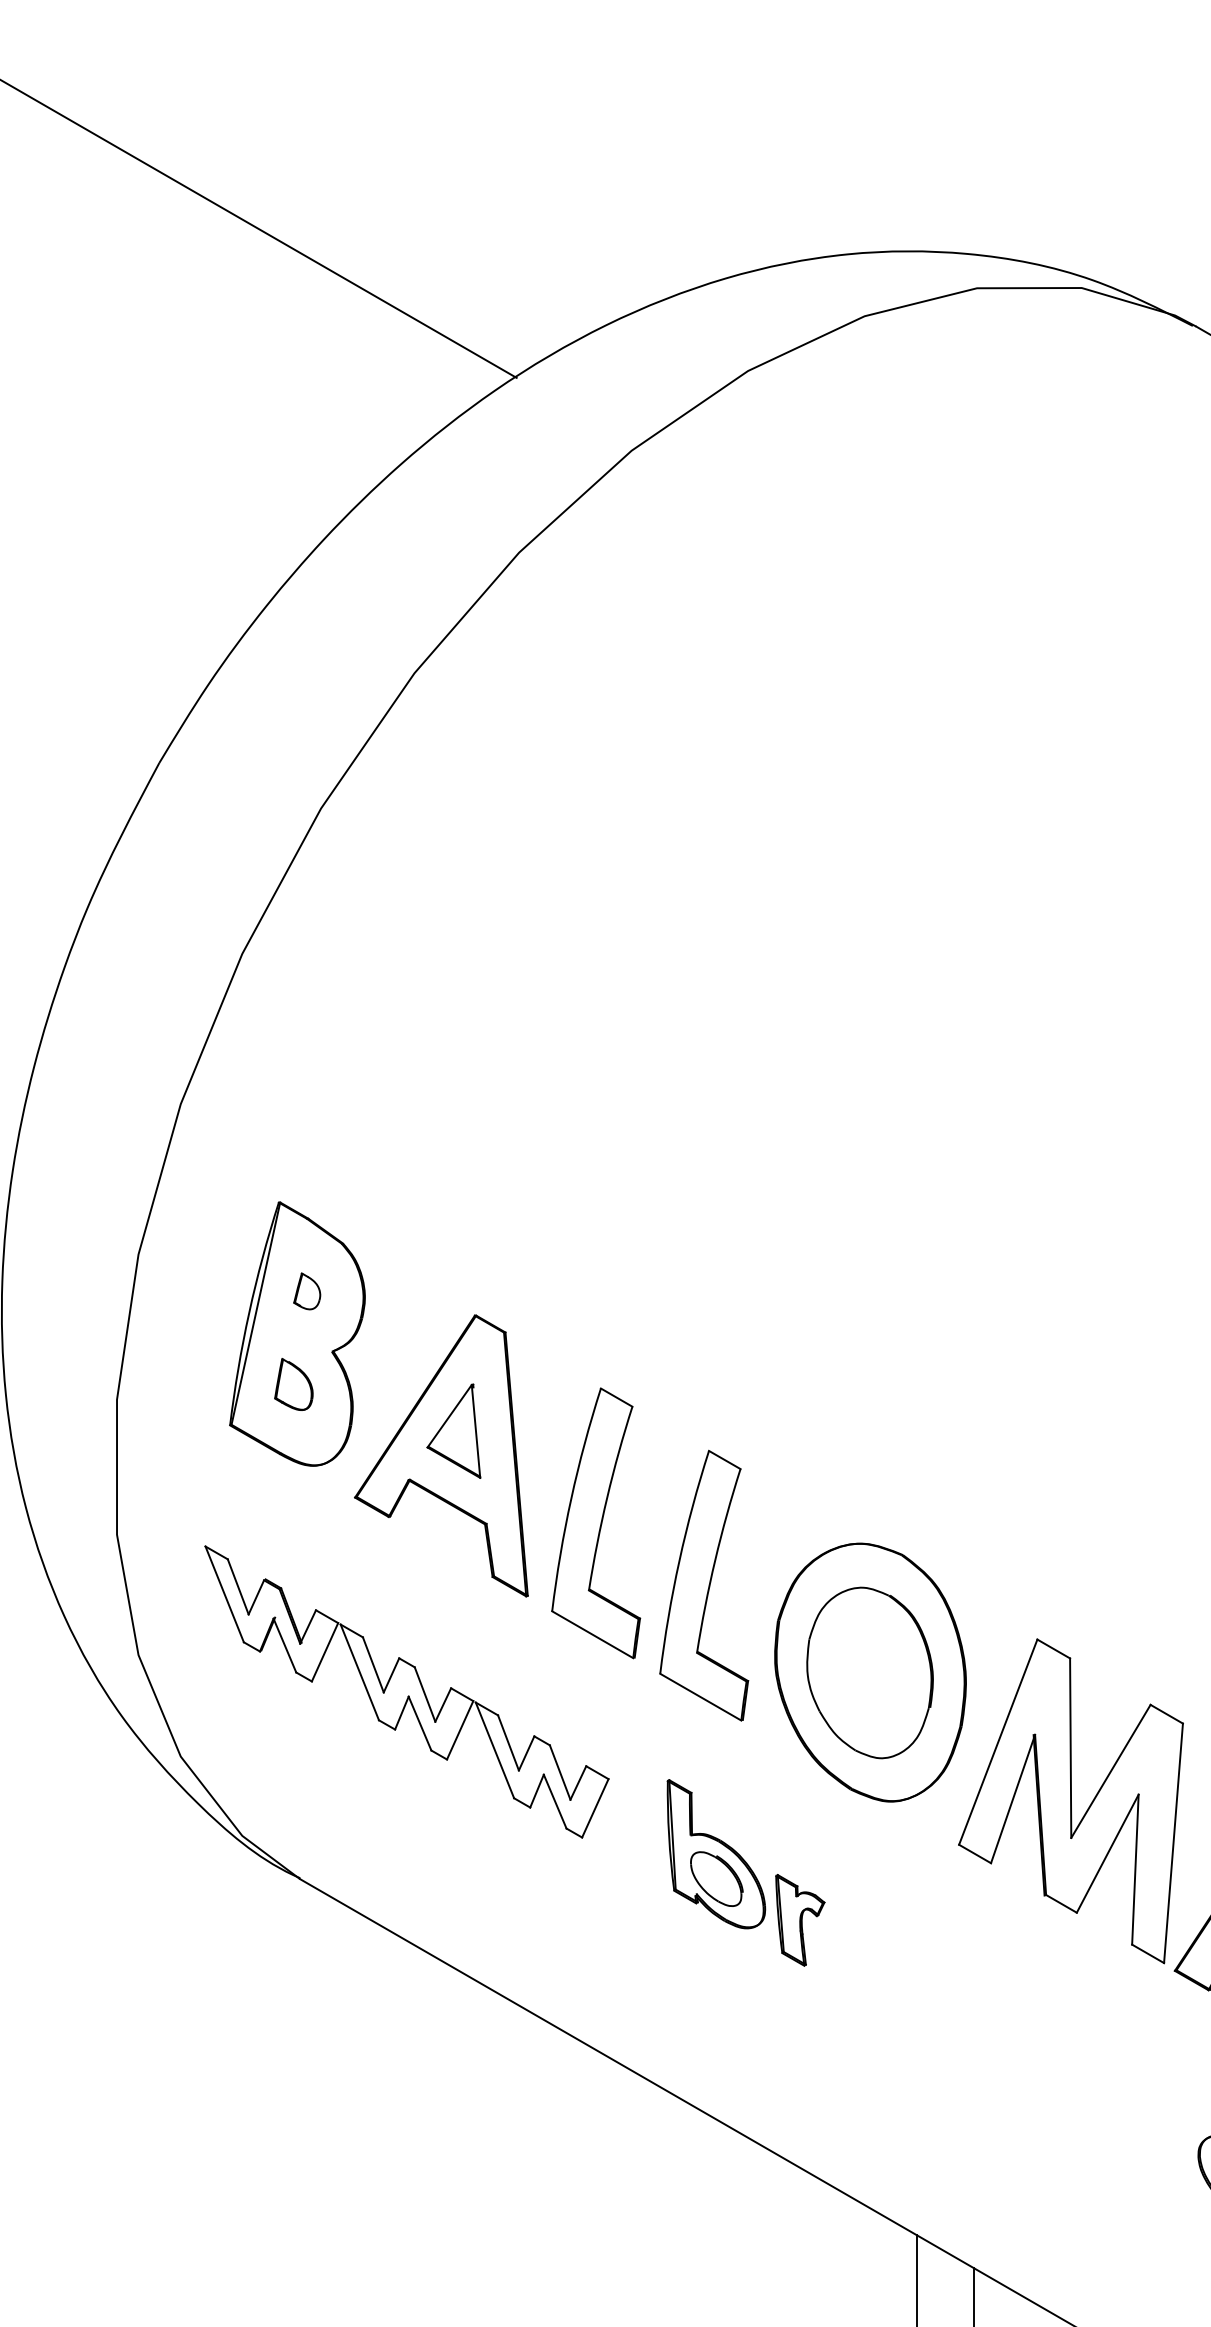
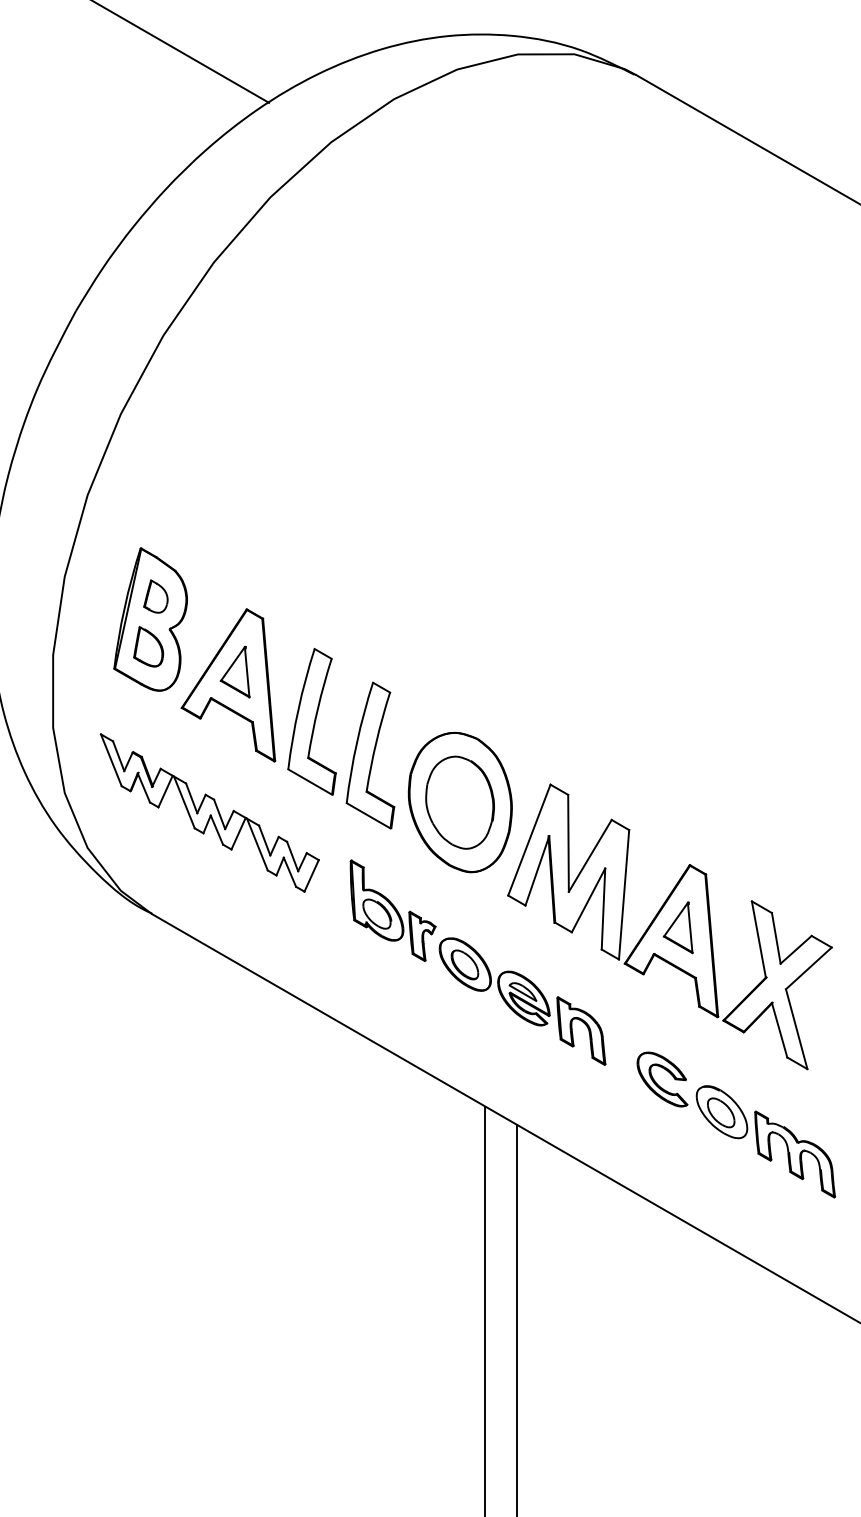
part: (306, 1291) -> (155, 596), size x1.67
part: (293, 1383) -> (148, 646), size x1.43
part: (985, 2040) -> (522, 1001), added

